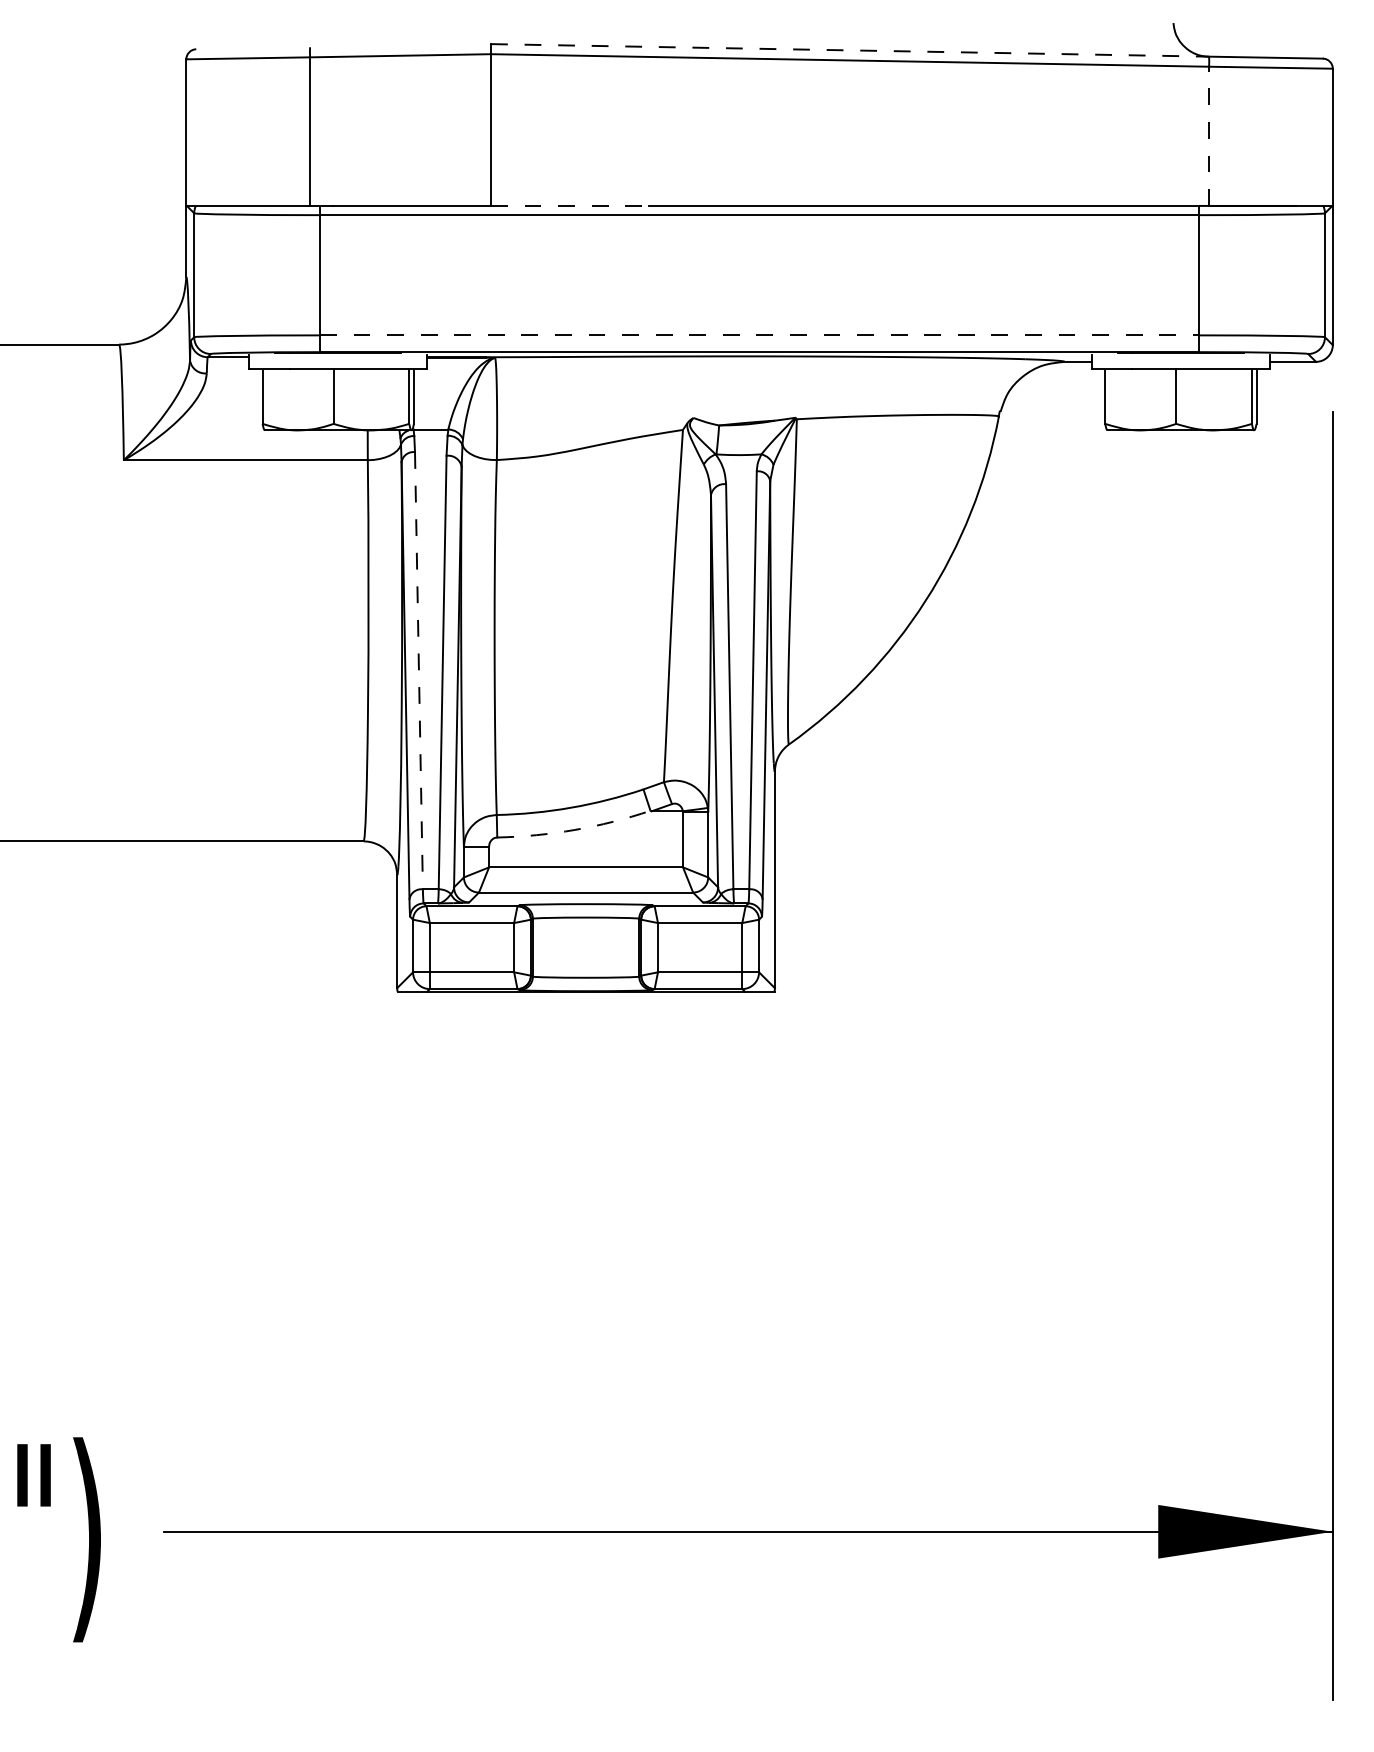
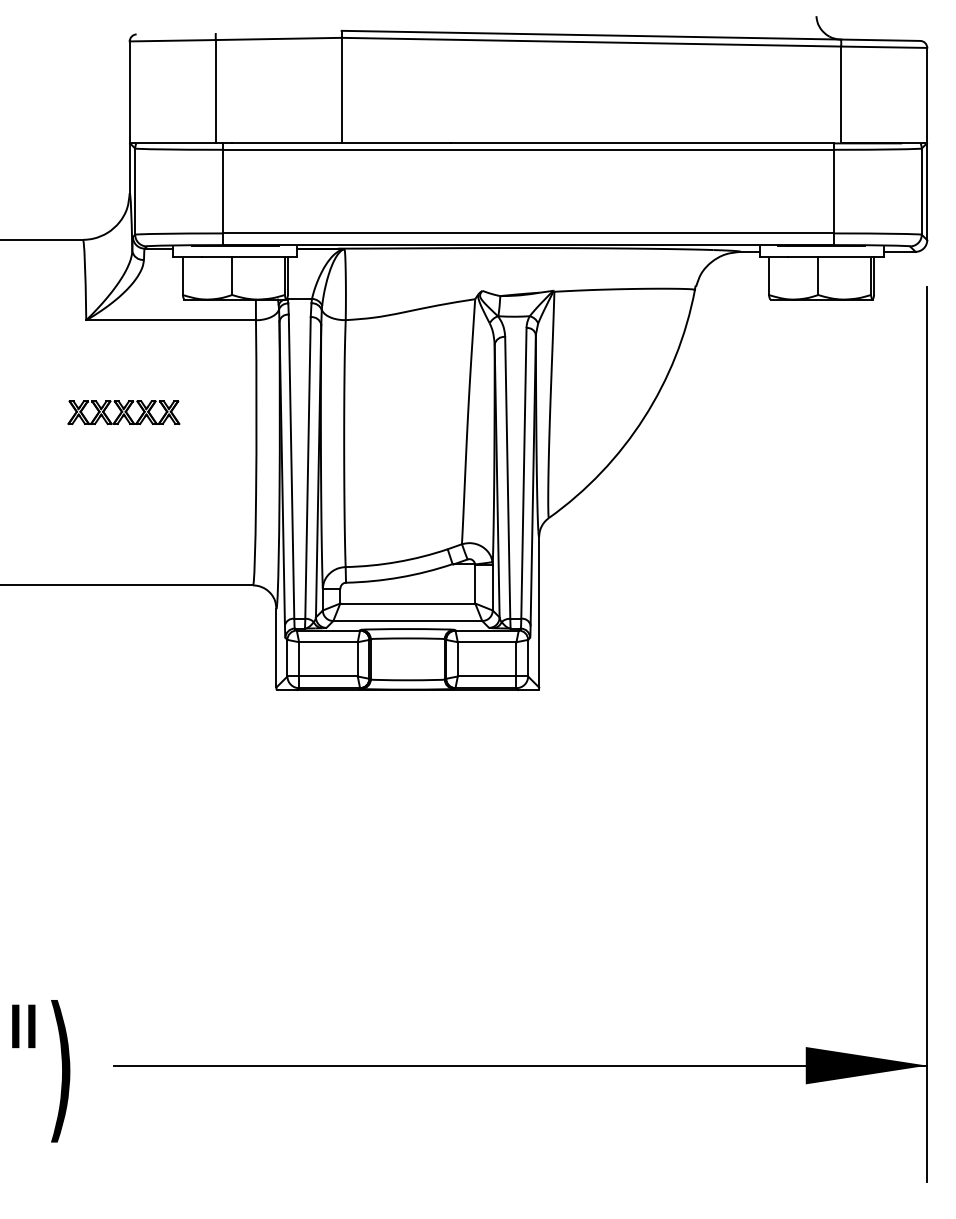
line: (850, 50) -> (591, 35), dashed -> solid
line: (1209, 135) -> (841, 94), dashed -> solid
line: (569, 206) -> (396, 143), dashed -> solid
line: (759, 335) -> (528, 233), dashed -> solid
part: (177, 592) -> (123, 412), added
line: (418, 671) -> (291, 467), dashed -> solid
arc: (575, 829) -> (400, 577), dashed -> solid

